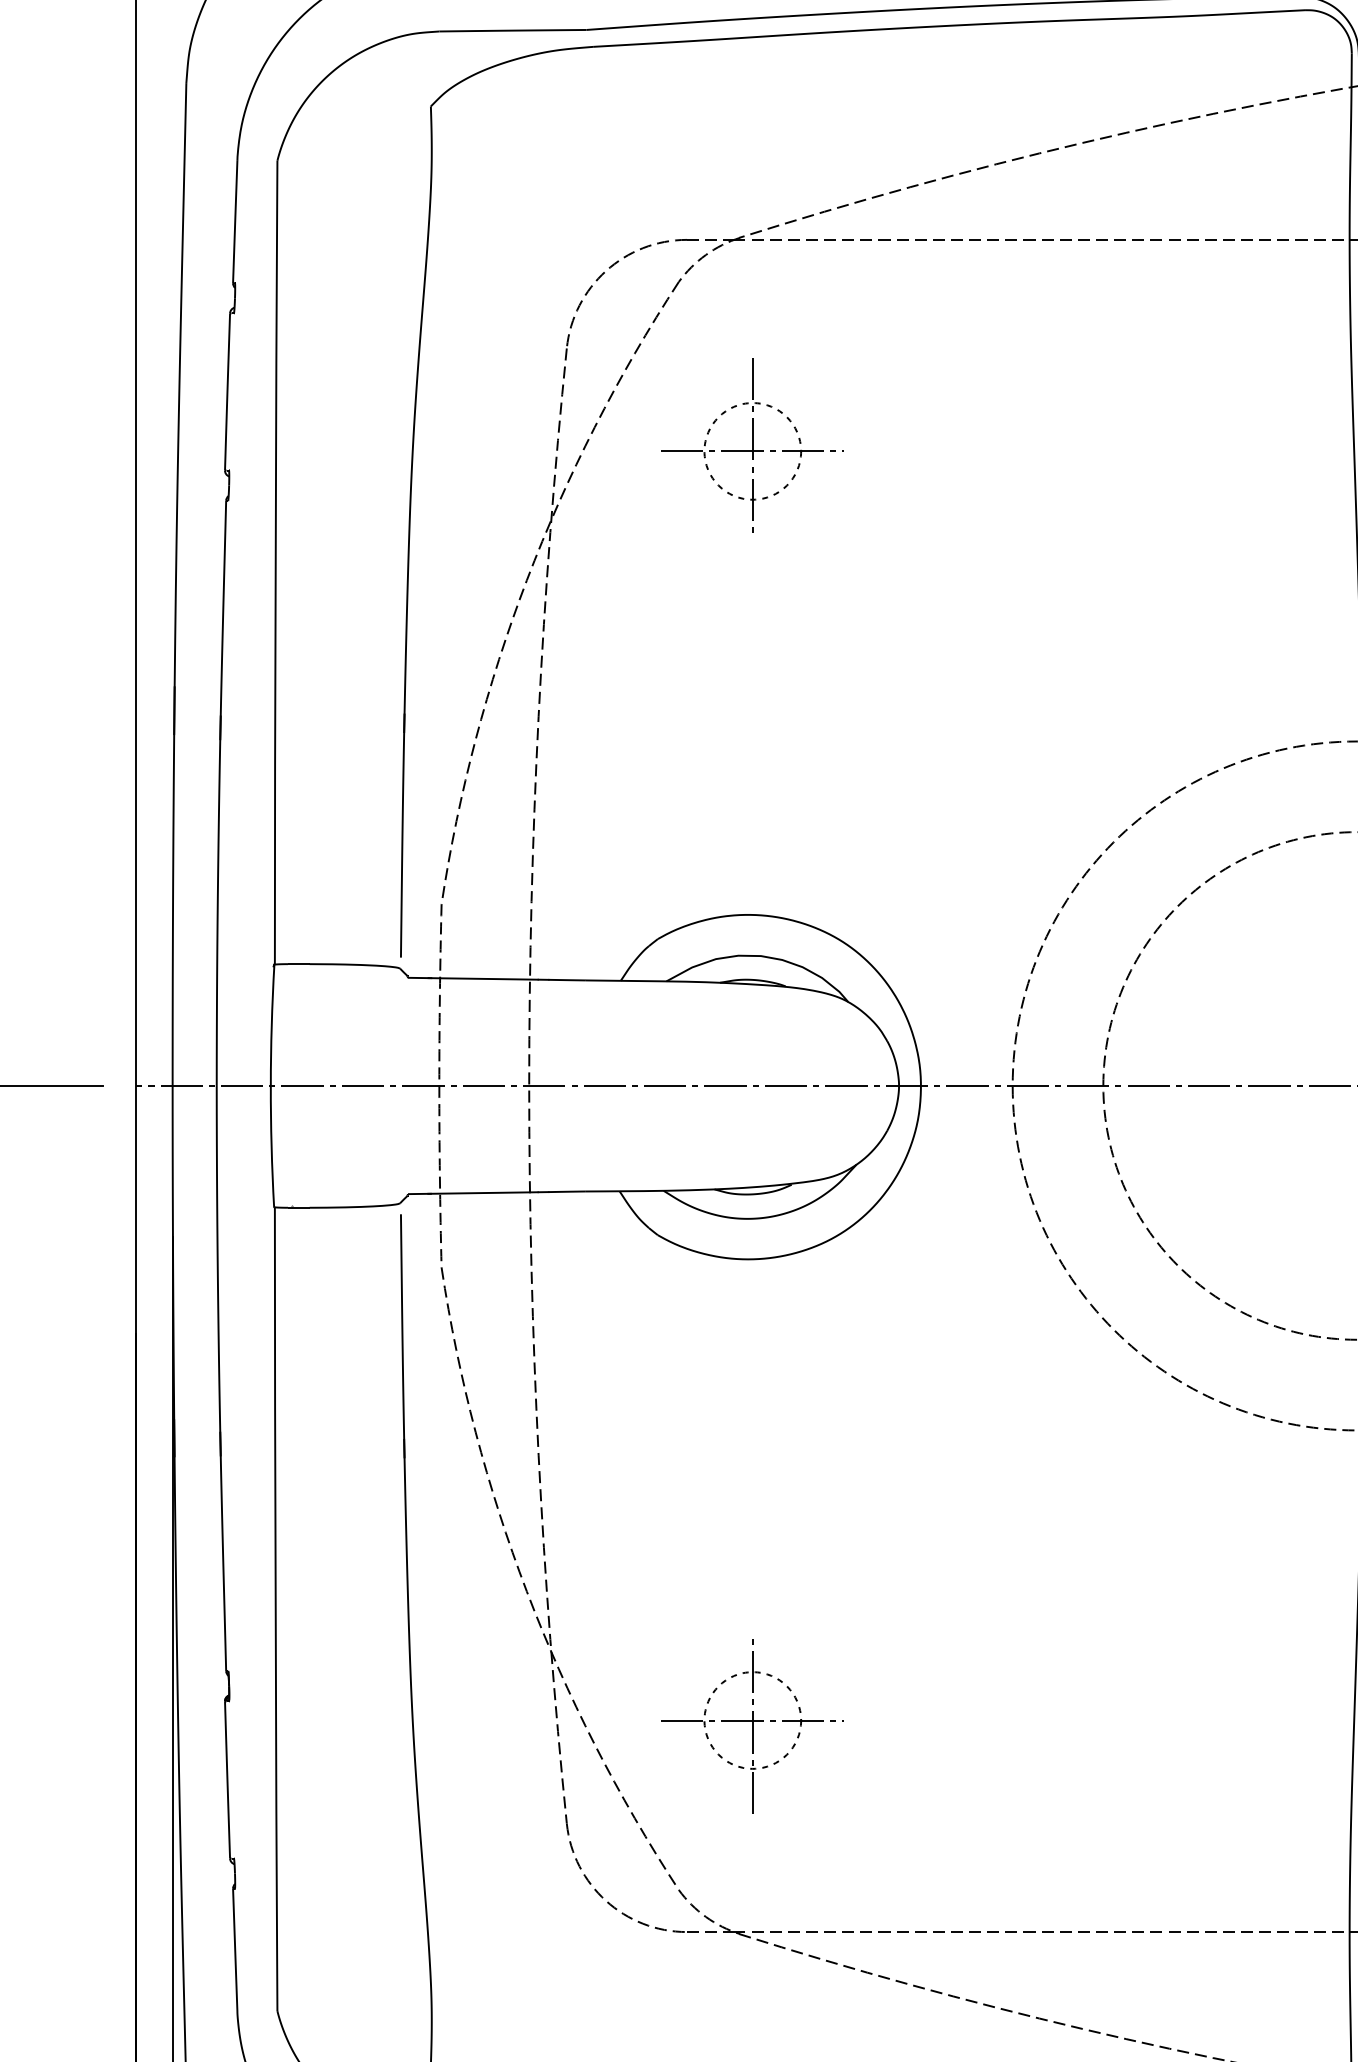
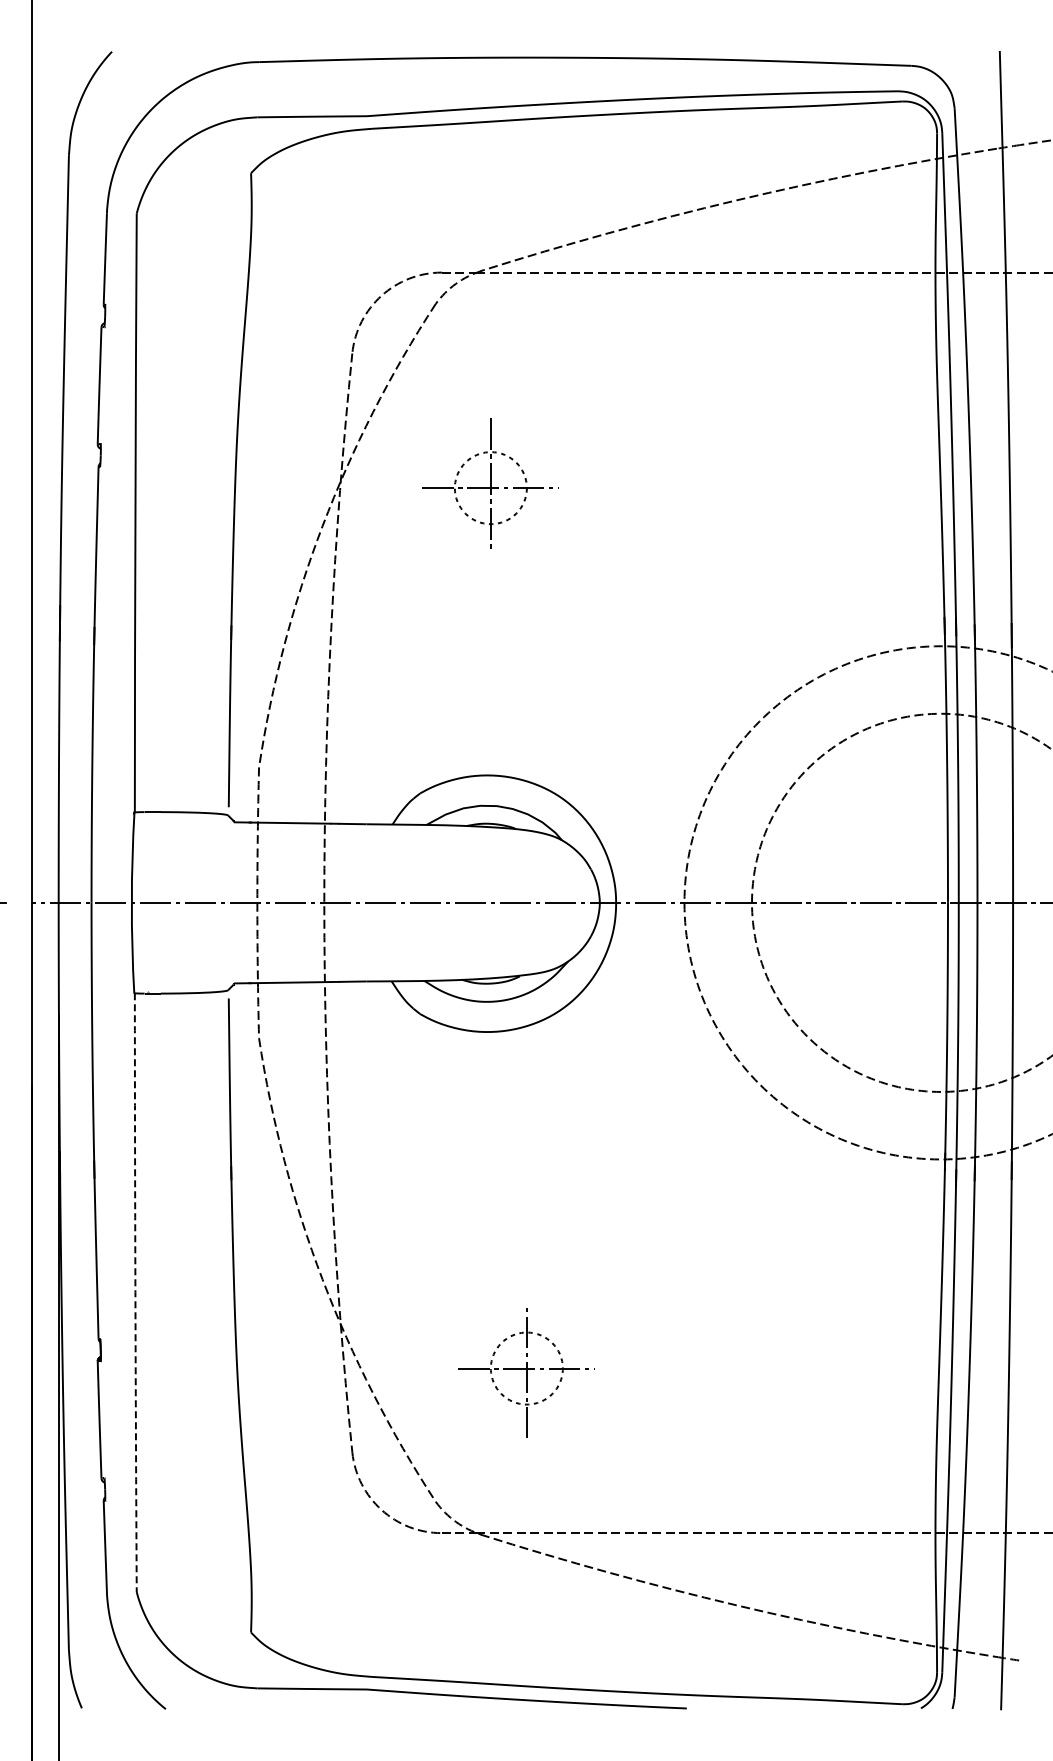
part: (752, 445) -> (490, 483), moved
arc: (275, 1609) -> (135, 1292), solid -> dashed
part: (752, 1725) -> (526, 1372), moved

